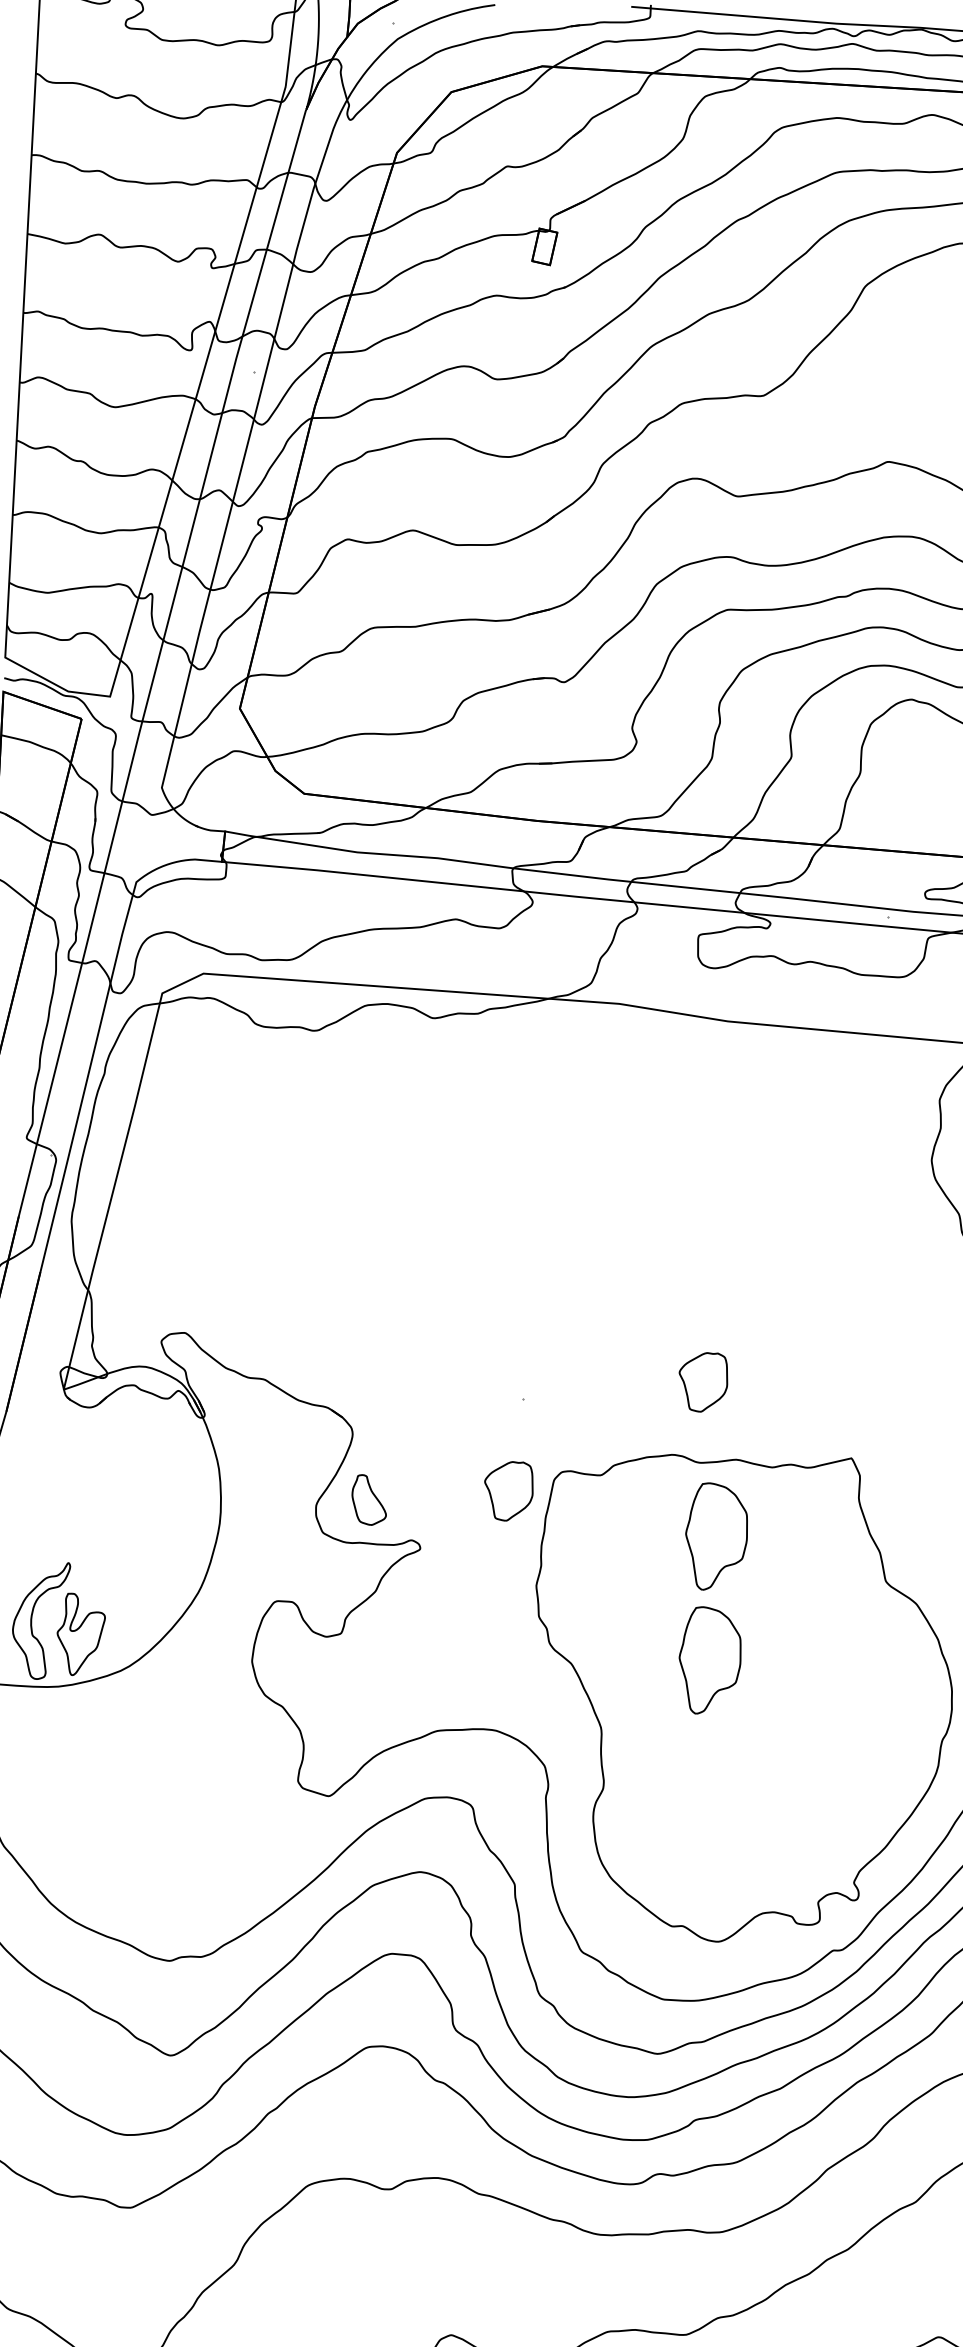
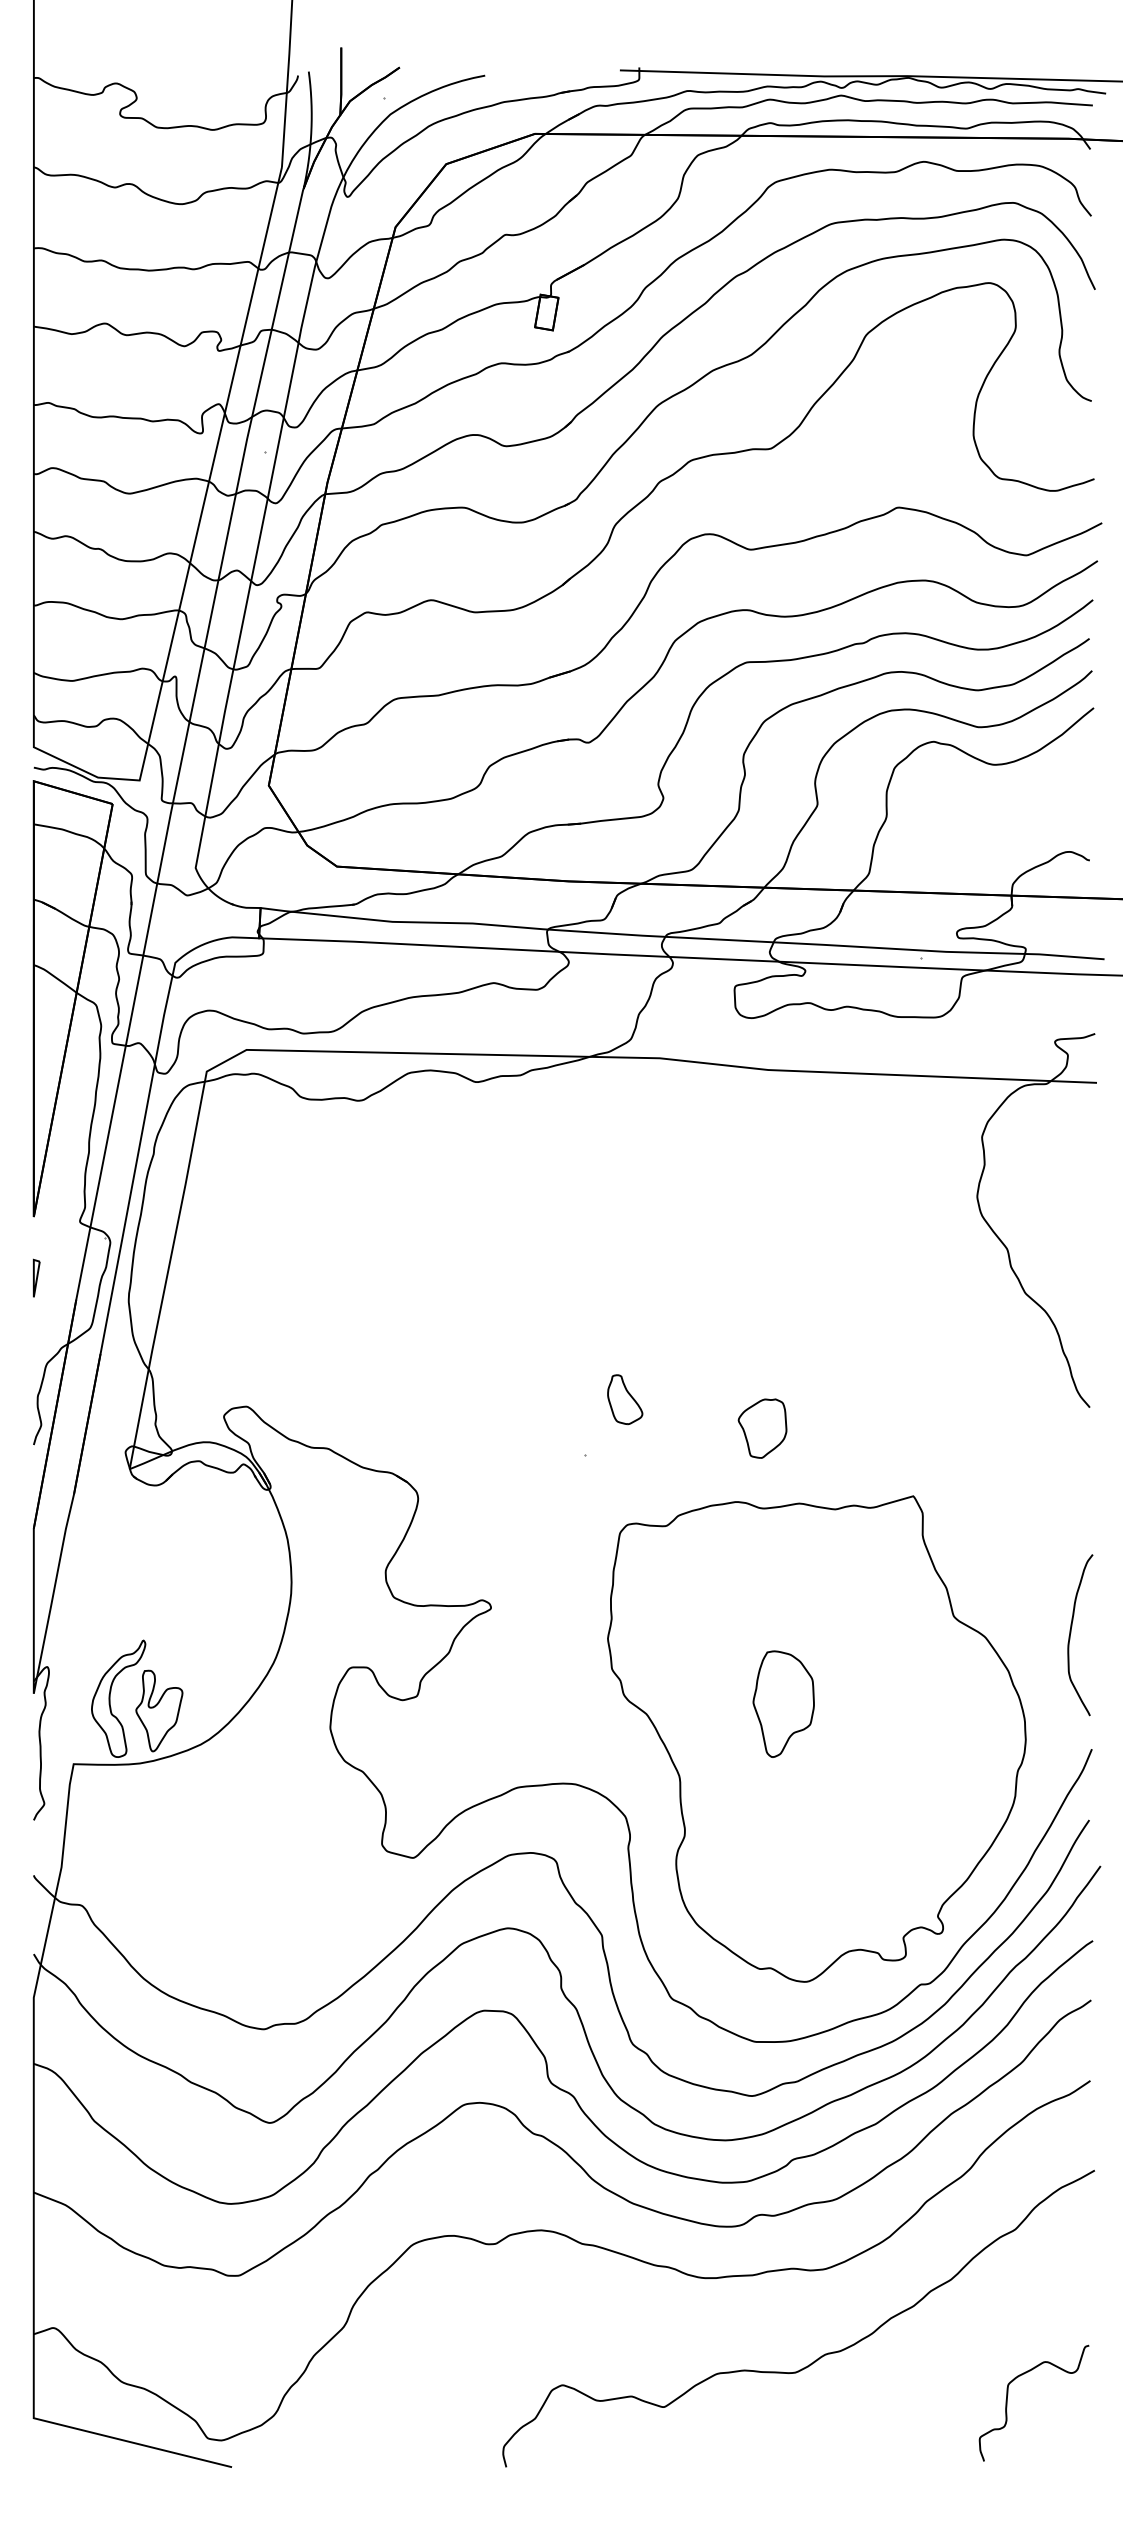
part: (508, 1491) -> (575, 1546), removed
part: (369, 1499) -> (625, 1399), moved
part: (716, 1536) -> (783, 1580), removed

